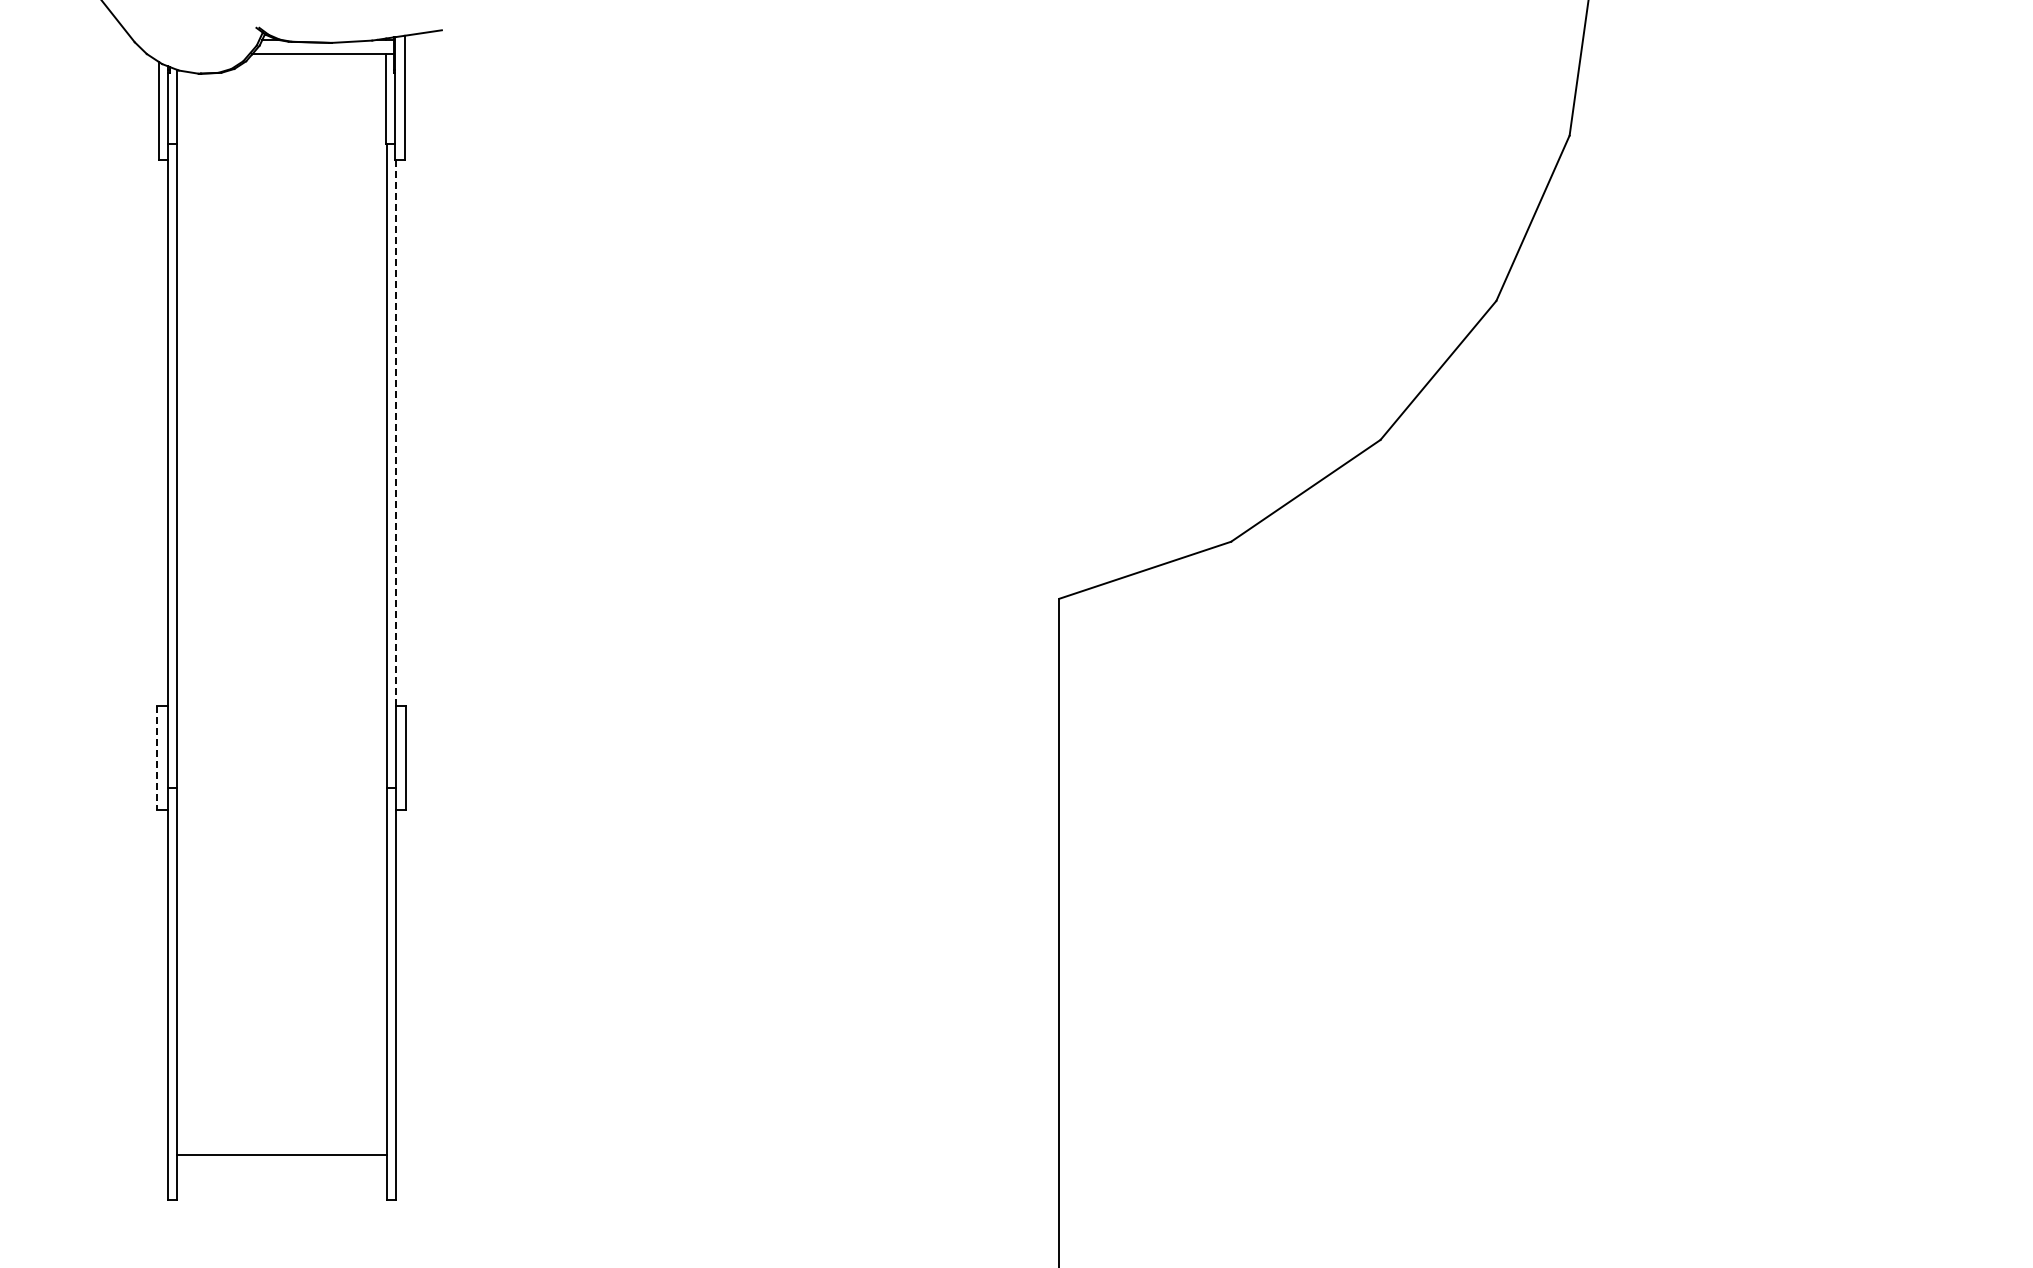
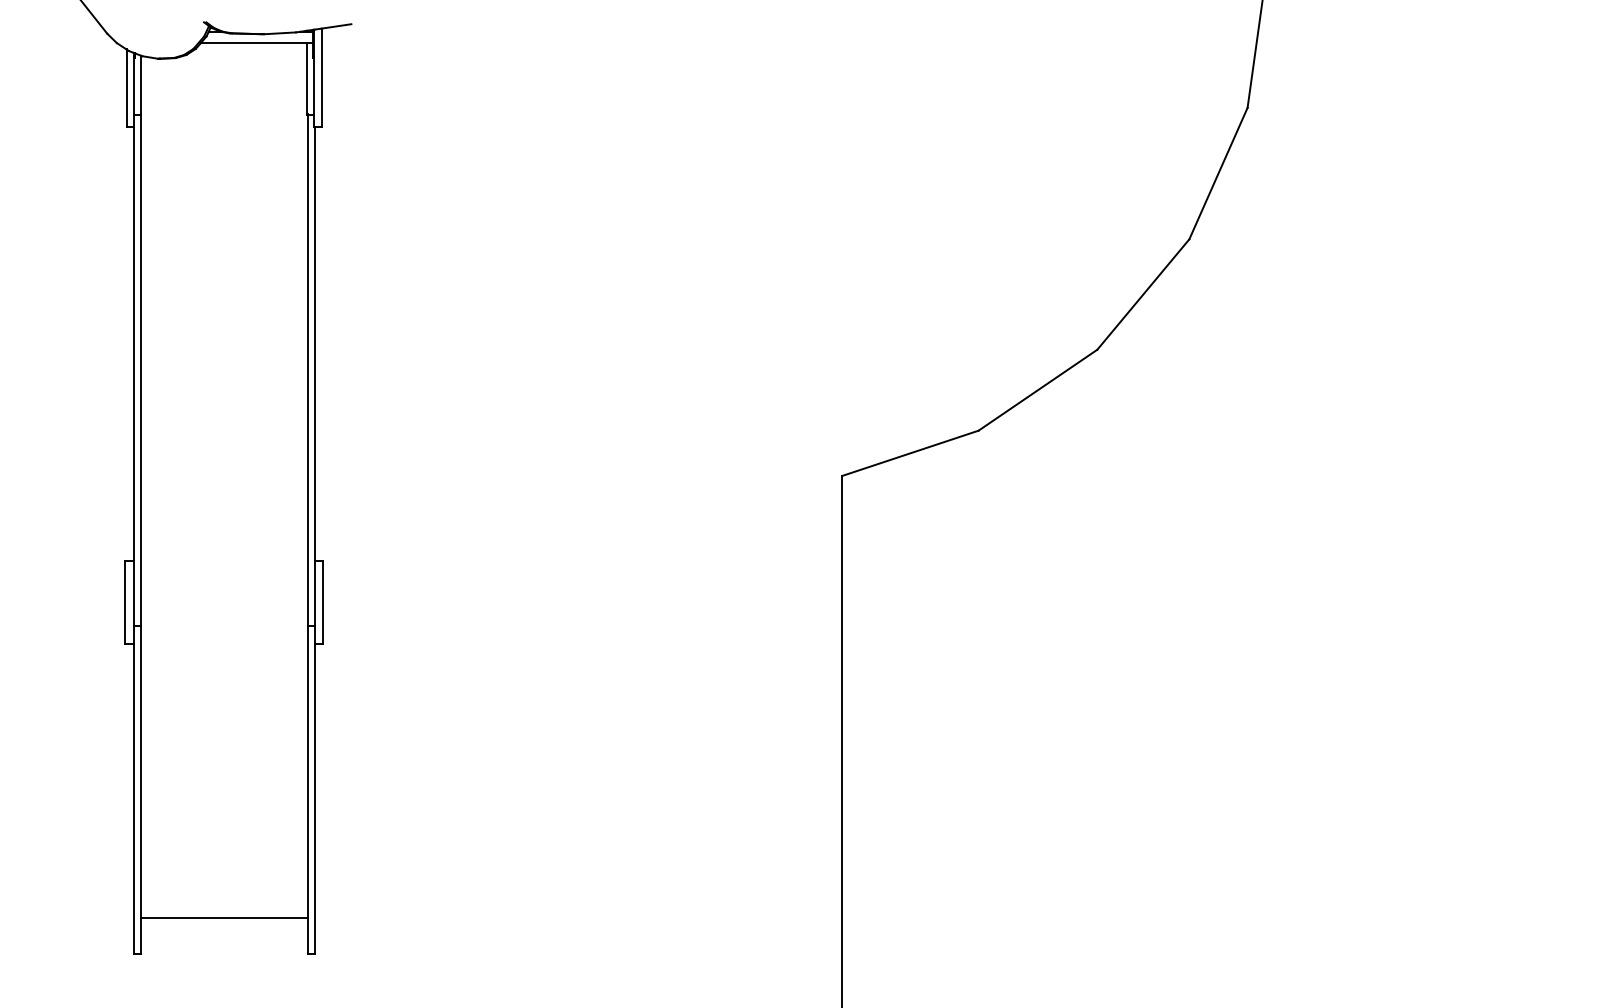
line: (395, 432) -> (314, 343), dashed -> solid
line: (157, 758) -> (125, 602), dashed -> solid

